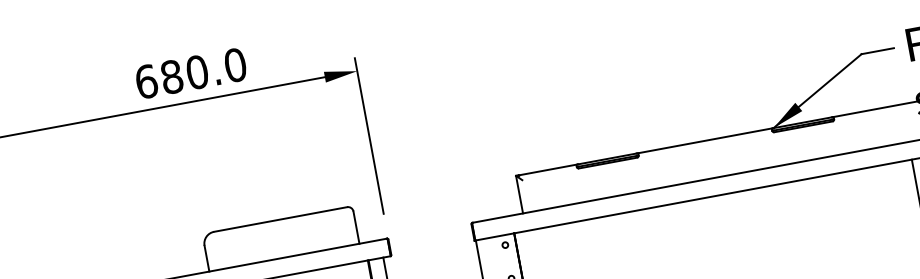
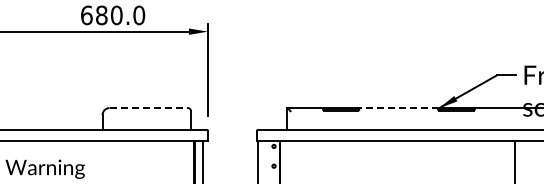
line: (704, 141) -> (398, 108), solid -> dashed
line: (282, 219) -> (149, 108), solid -> dashed

